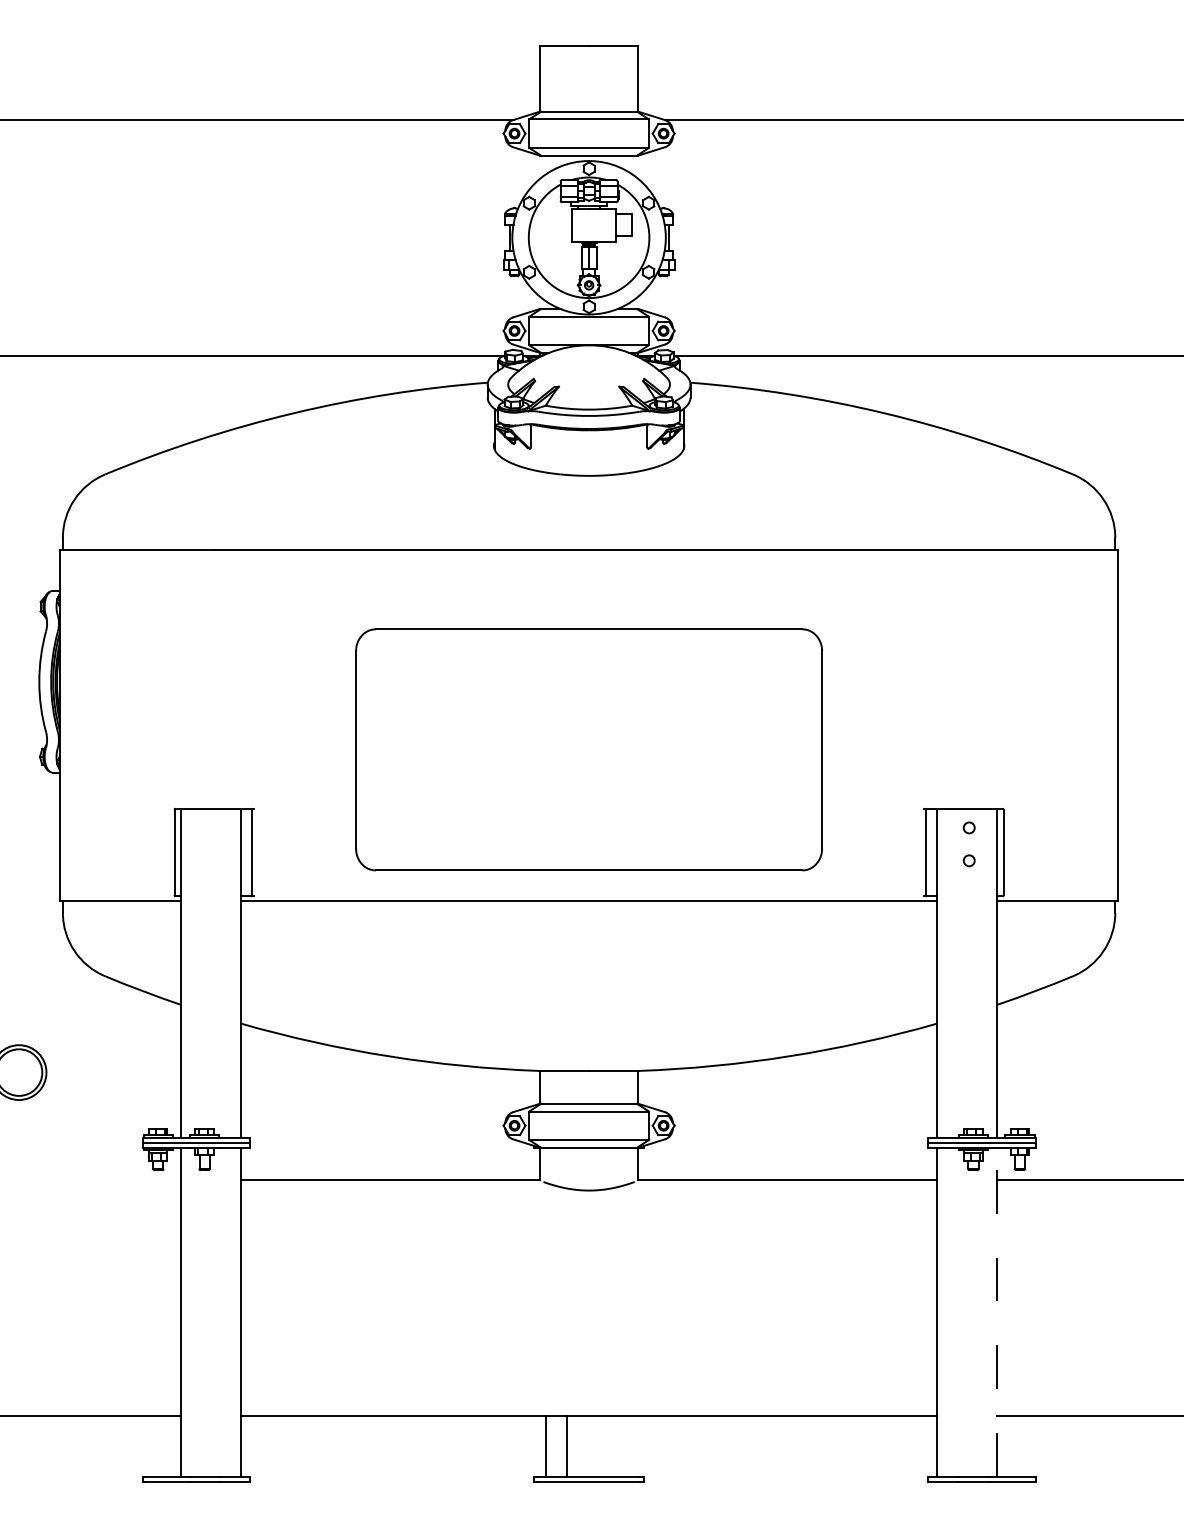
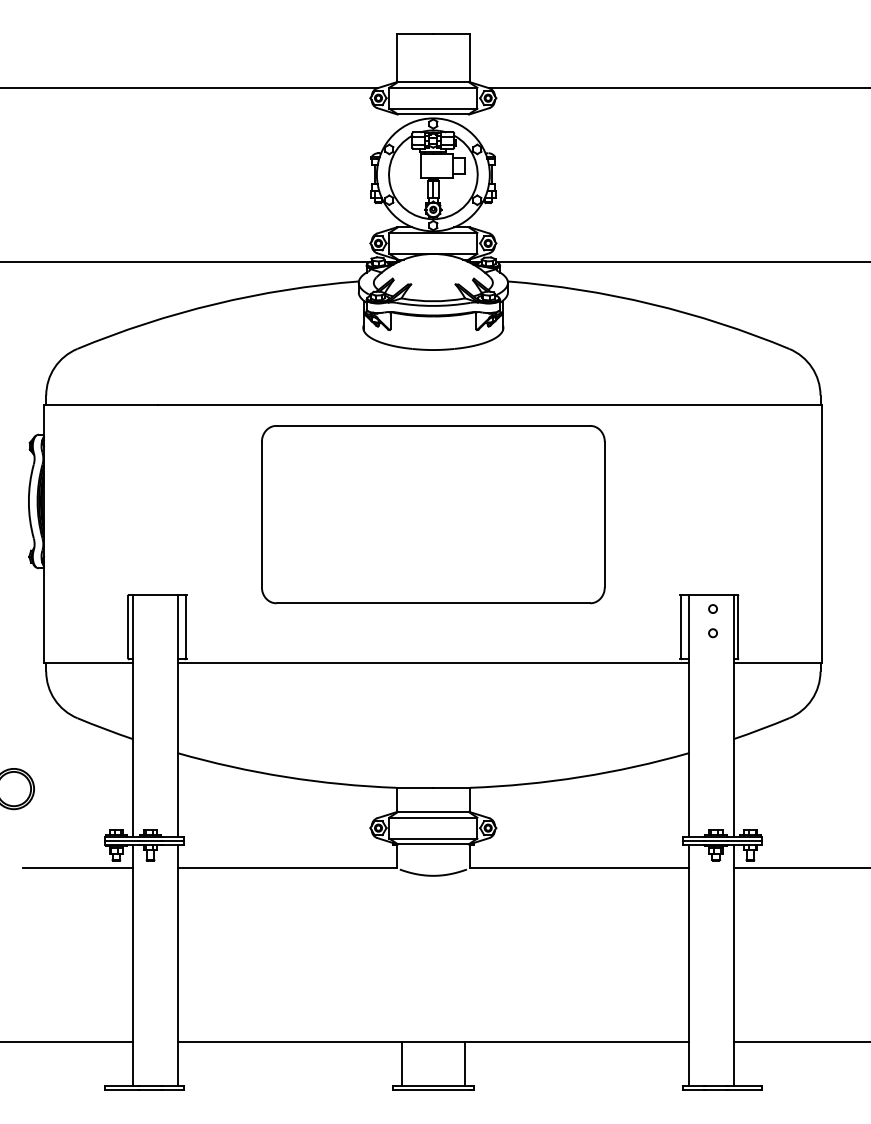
part: (589, 749) -> (433, 514), moved
line: (106, 1180) -> (78, 868), added
line: (997, 1312) -> (733, 965), dashed -> solid
line: (566, 1445) -> (464, 1063), moved

